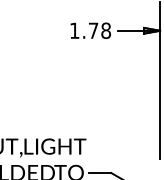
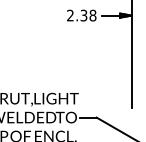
text: (84, 30) -> (77, 15), 1.78 -> 2.38

